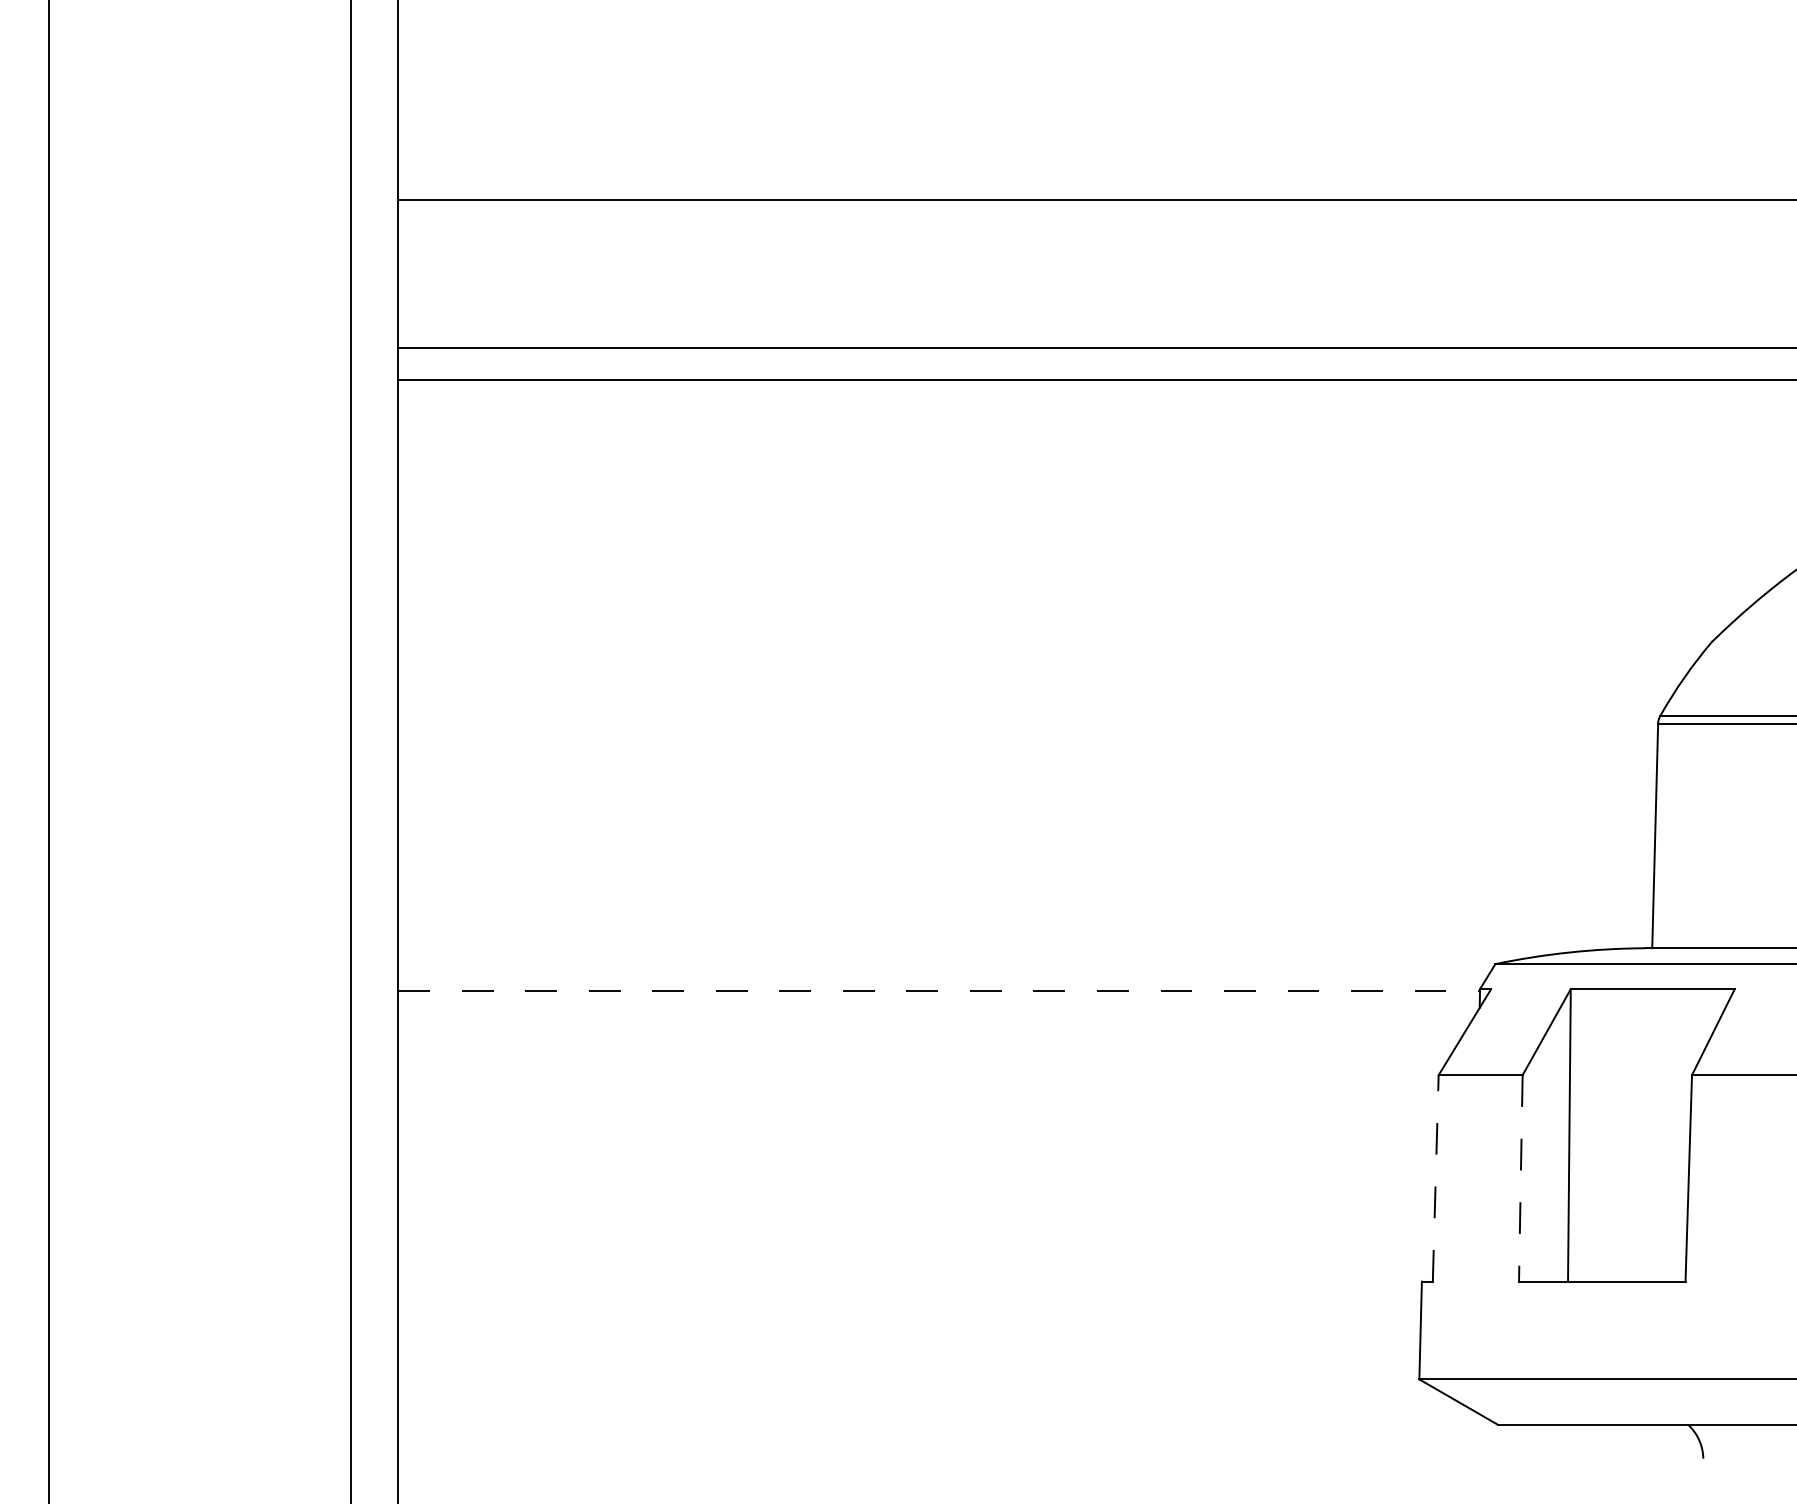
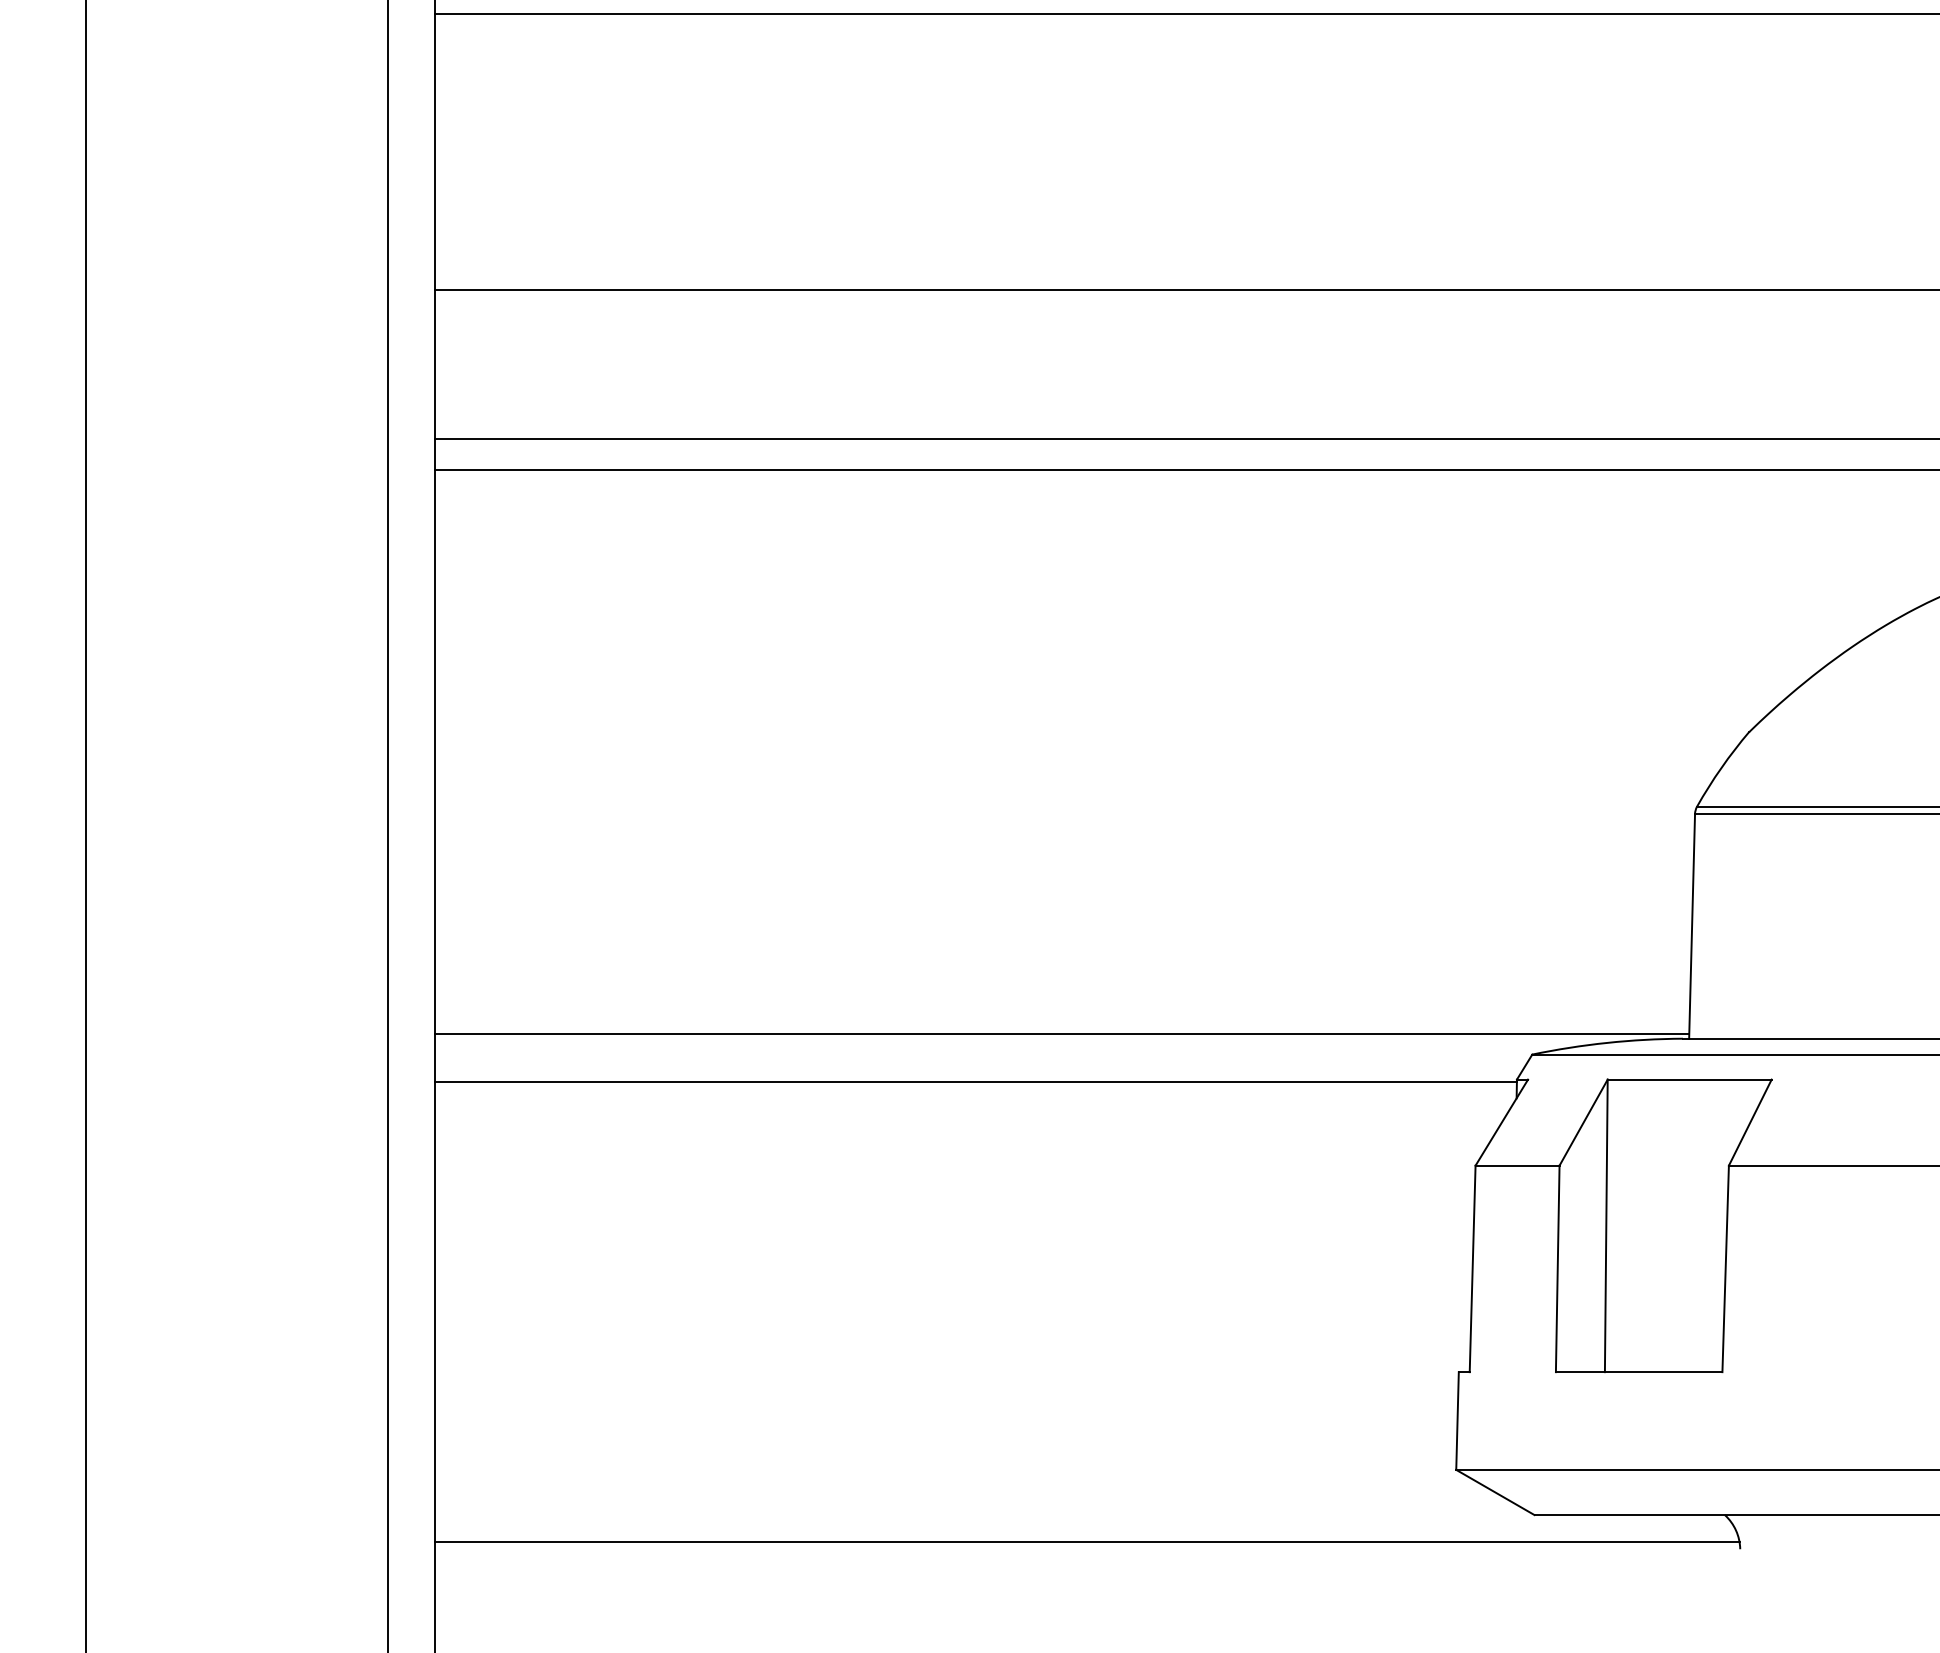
line: (1025, 944) -> (1062, 1034), added
line: (939, 991) -> (976, 1081), dashed -> solid
line: (1435, 1178) -> (1472, 1268), dashed -> solid
line: (1520, 1179) -> (1557, 1269), dashed -> solid
line: (1050, 1452) -> (1087, 1542), added

